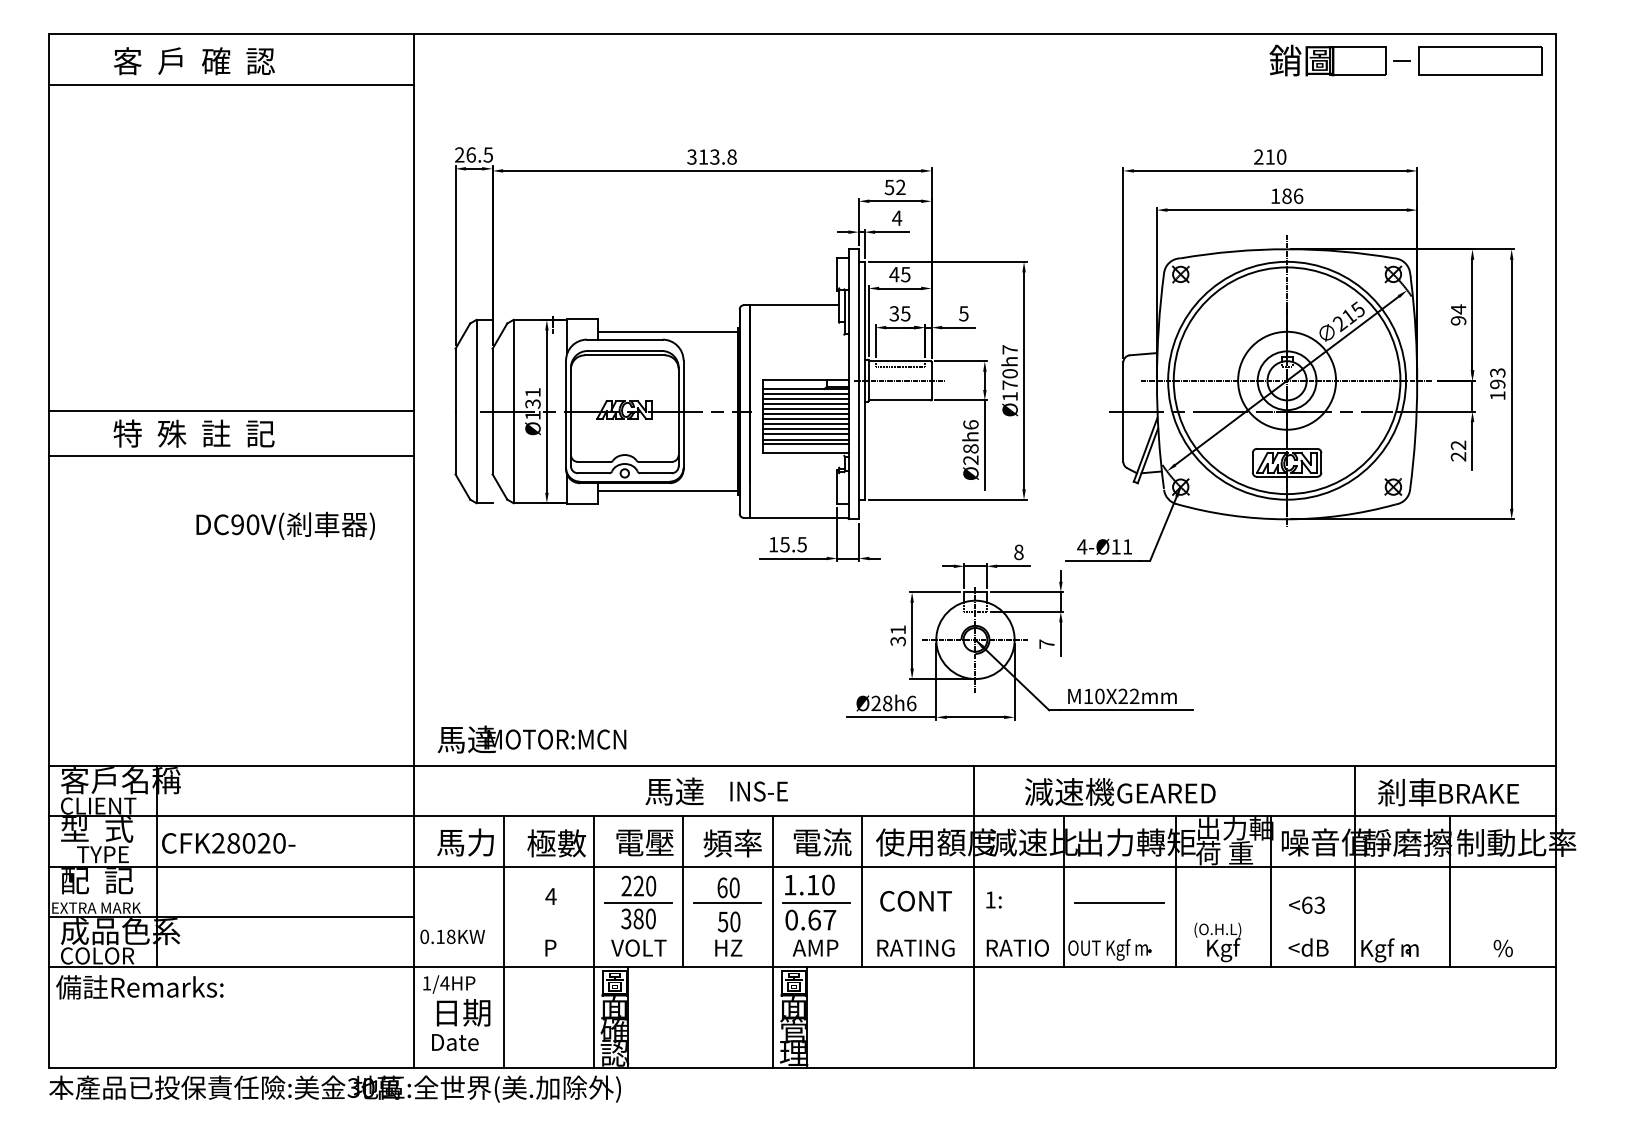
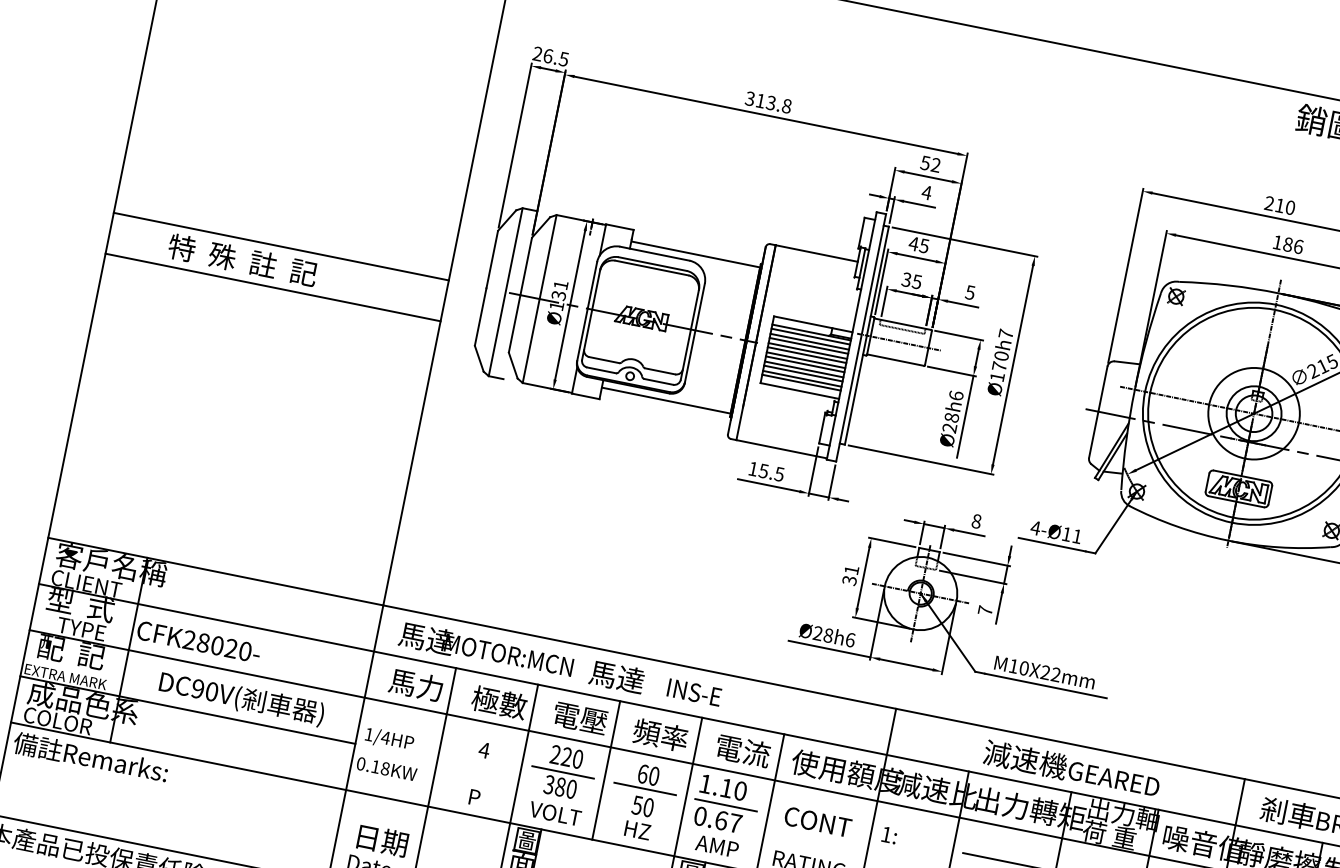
text: (285, 525) -> (241, 698), moved
text: (531, 739) -> (485, 650), moved
text: (1120, 791) -> (1072, 768), moved
text: (449, 984) -> (389, 739), moved

